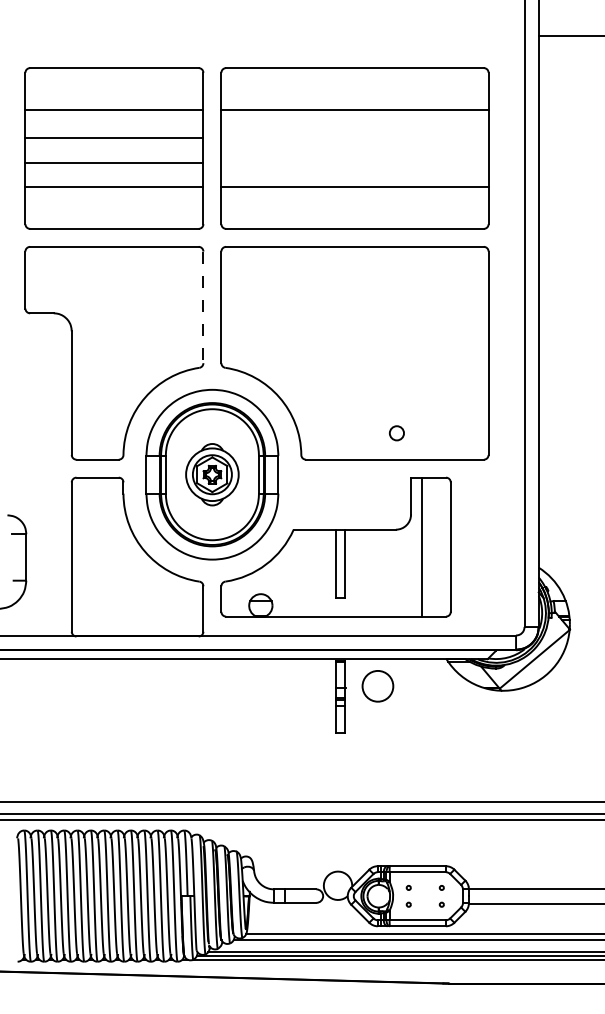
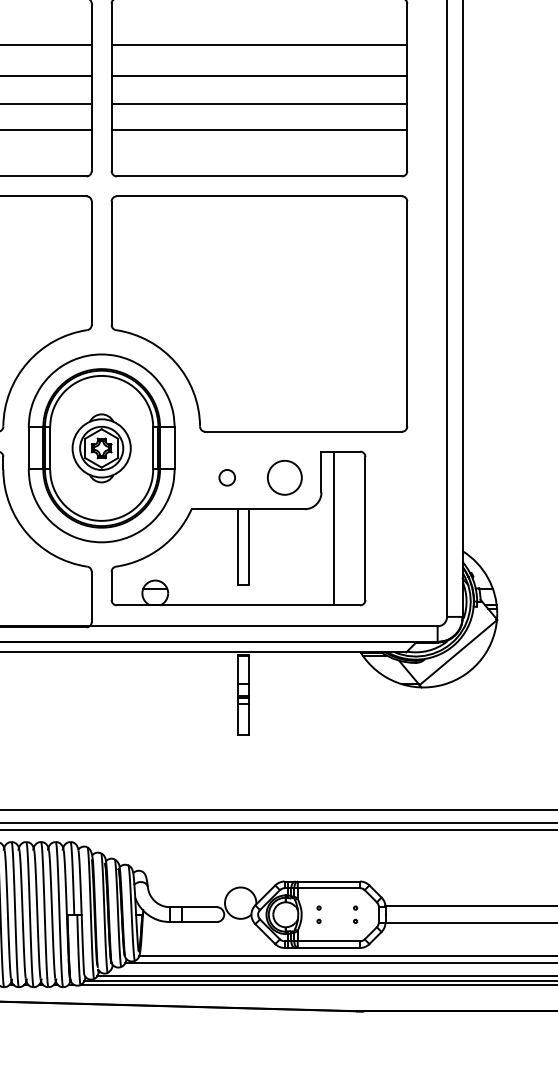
line: (354, 138) -> (258, 76), added
line: (354, 163) -> (258, 104), added
line: (203, 307) -> (91, 263), dashed -> solid
circle: (396, 433) -> (226, 478), moved
circle: (377, 686) -> (284, 478), moved
part: (408, 895) -> (318, 913), size x0.71
part: (441, 895) -> (355, 913), size x0.71

